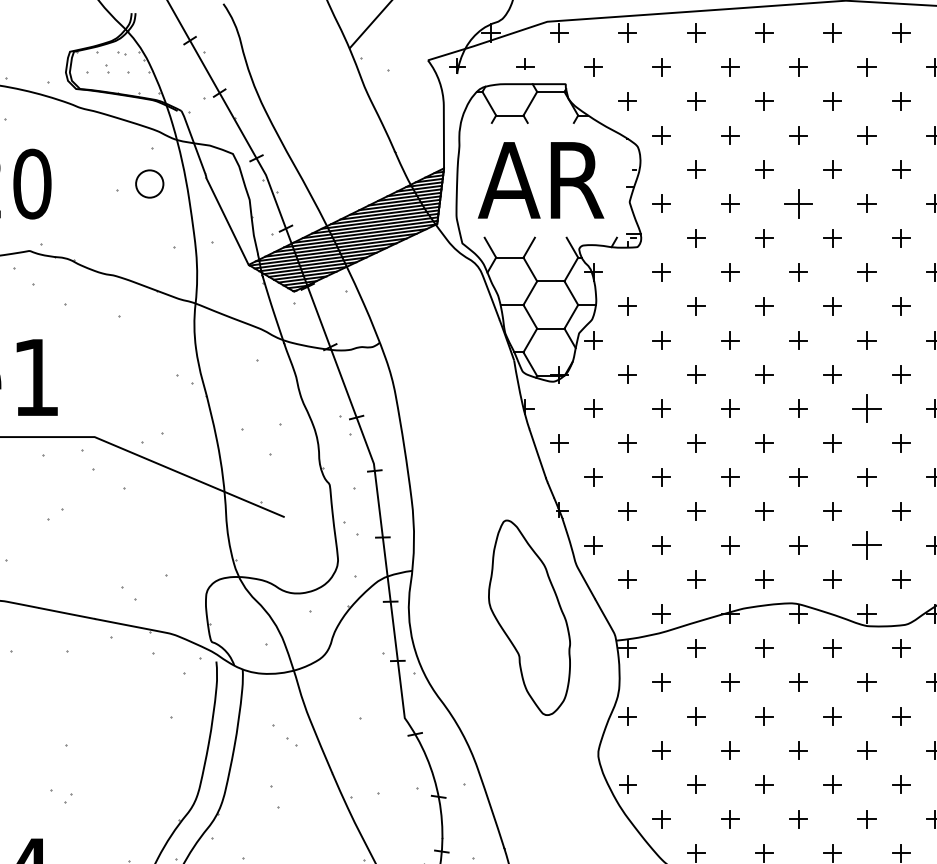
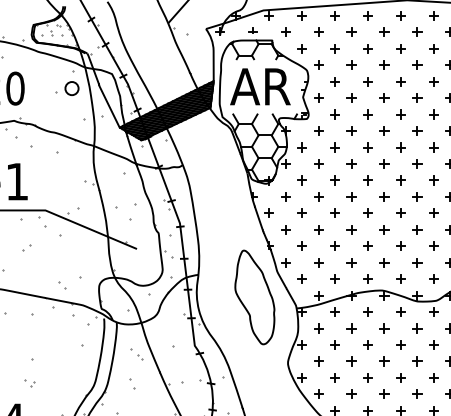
part: (798, 202) -> (384, 97), size x0.62
part: (867, 408) -> (417, 196), size x0.62
part: (867, 545) -> (417, 262), size x0.62

